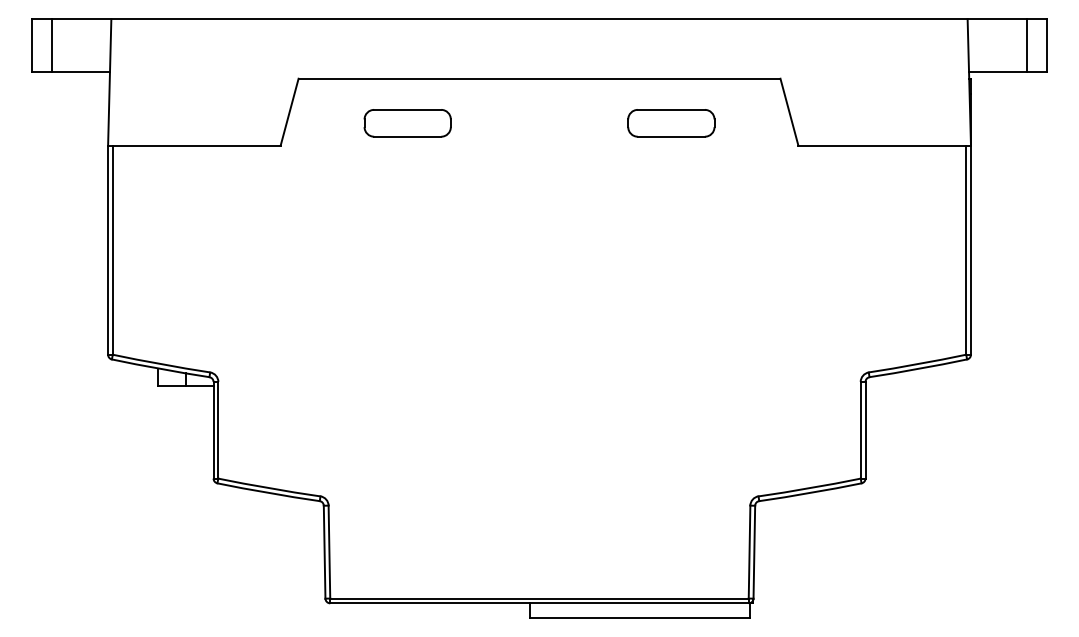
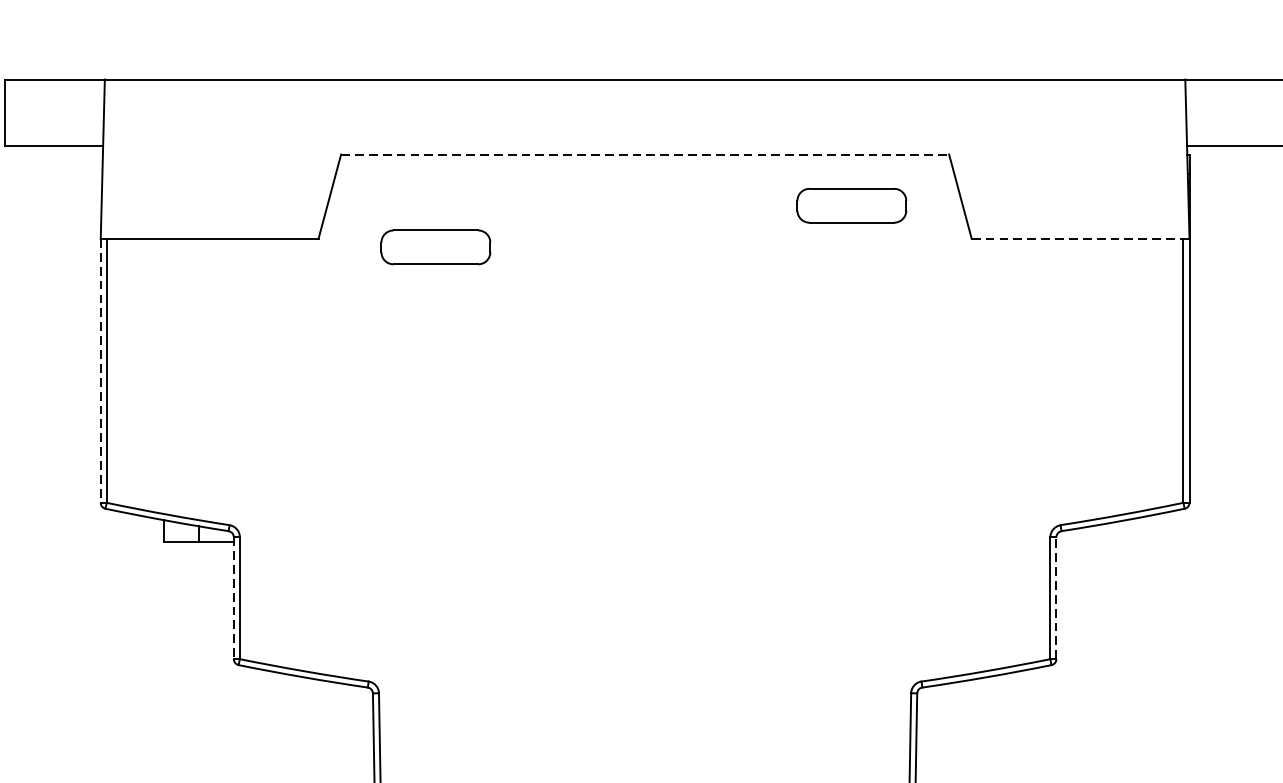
line: (51, 45) -> (29, 112), removed
line: (1027, 45) -> (1260, 112), removed
line: (539, 78) -> (645, 154), solid -> dashed
part: (407, 123) -> (435, 247), moved
part: (671, 123) -> (852, 206), moved
line: (885, 145) -> (1081, 238), solid -> dashed
line: (108, 250) -> (101, 371), solid -> dashed
line: (865, 429) -> (1056, 597), solid -> dashed
line: (213, 430) -> (233, 598), solid -> dashed

